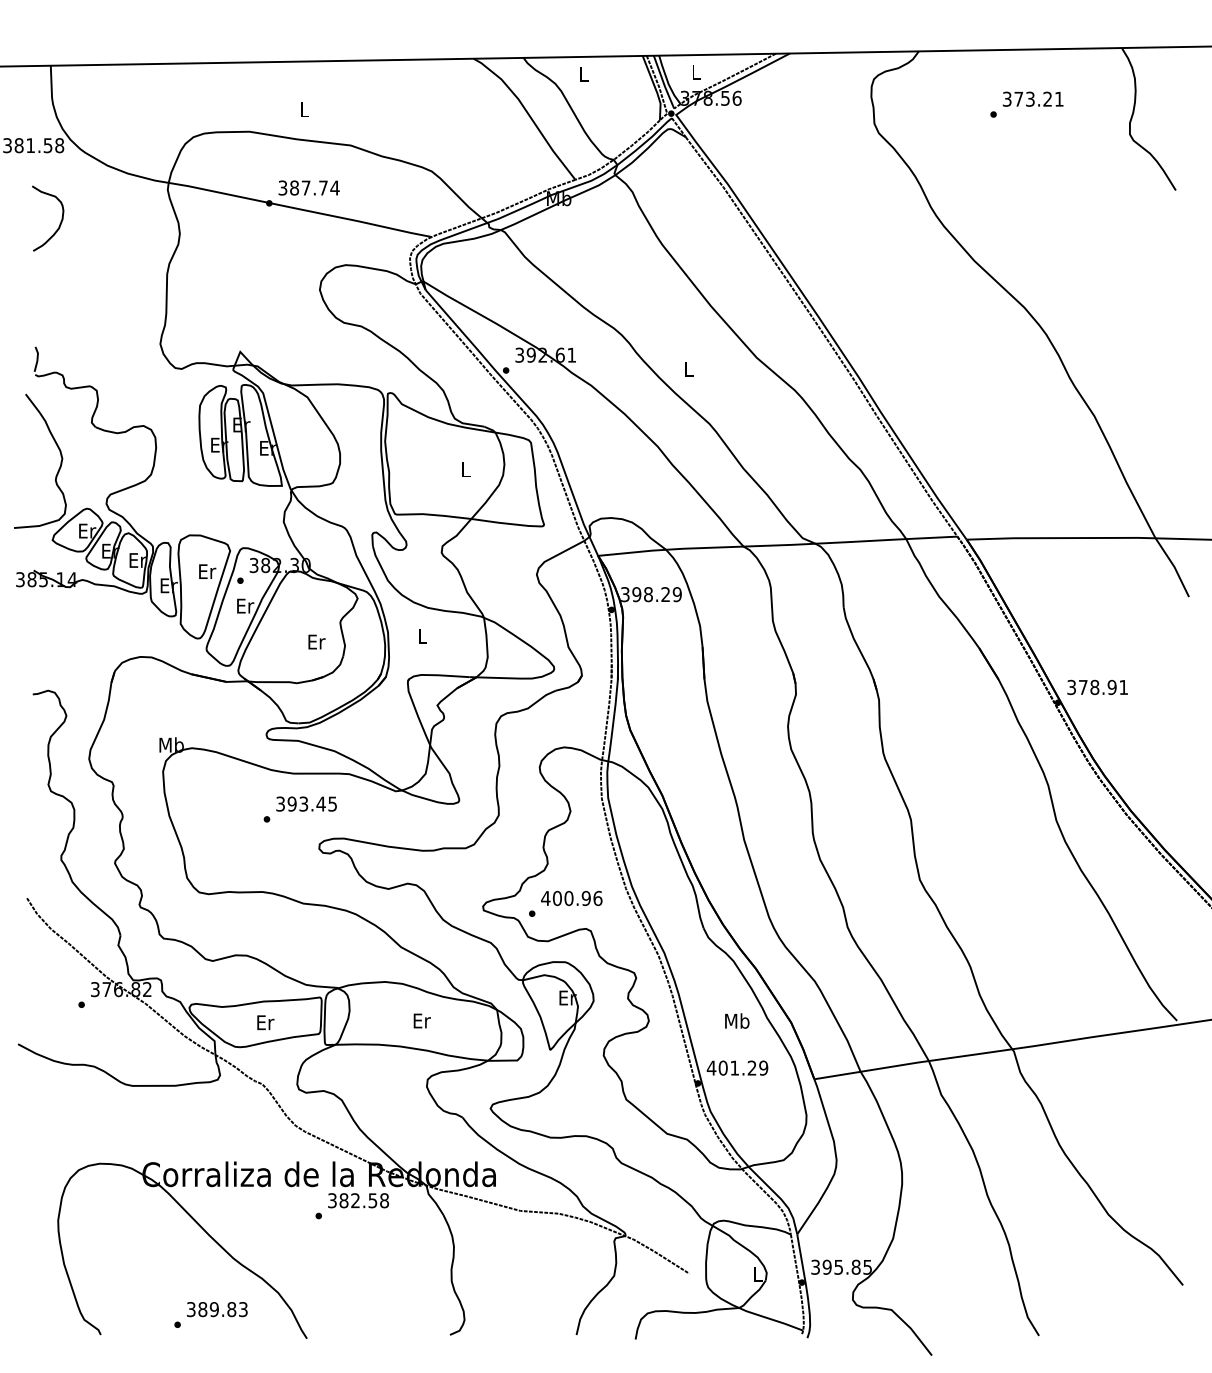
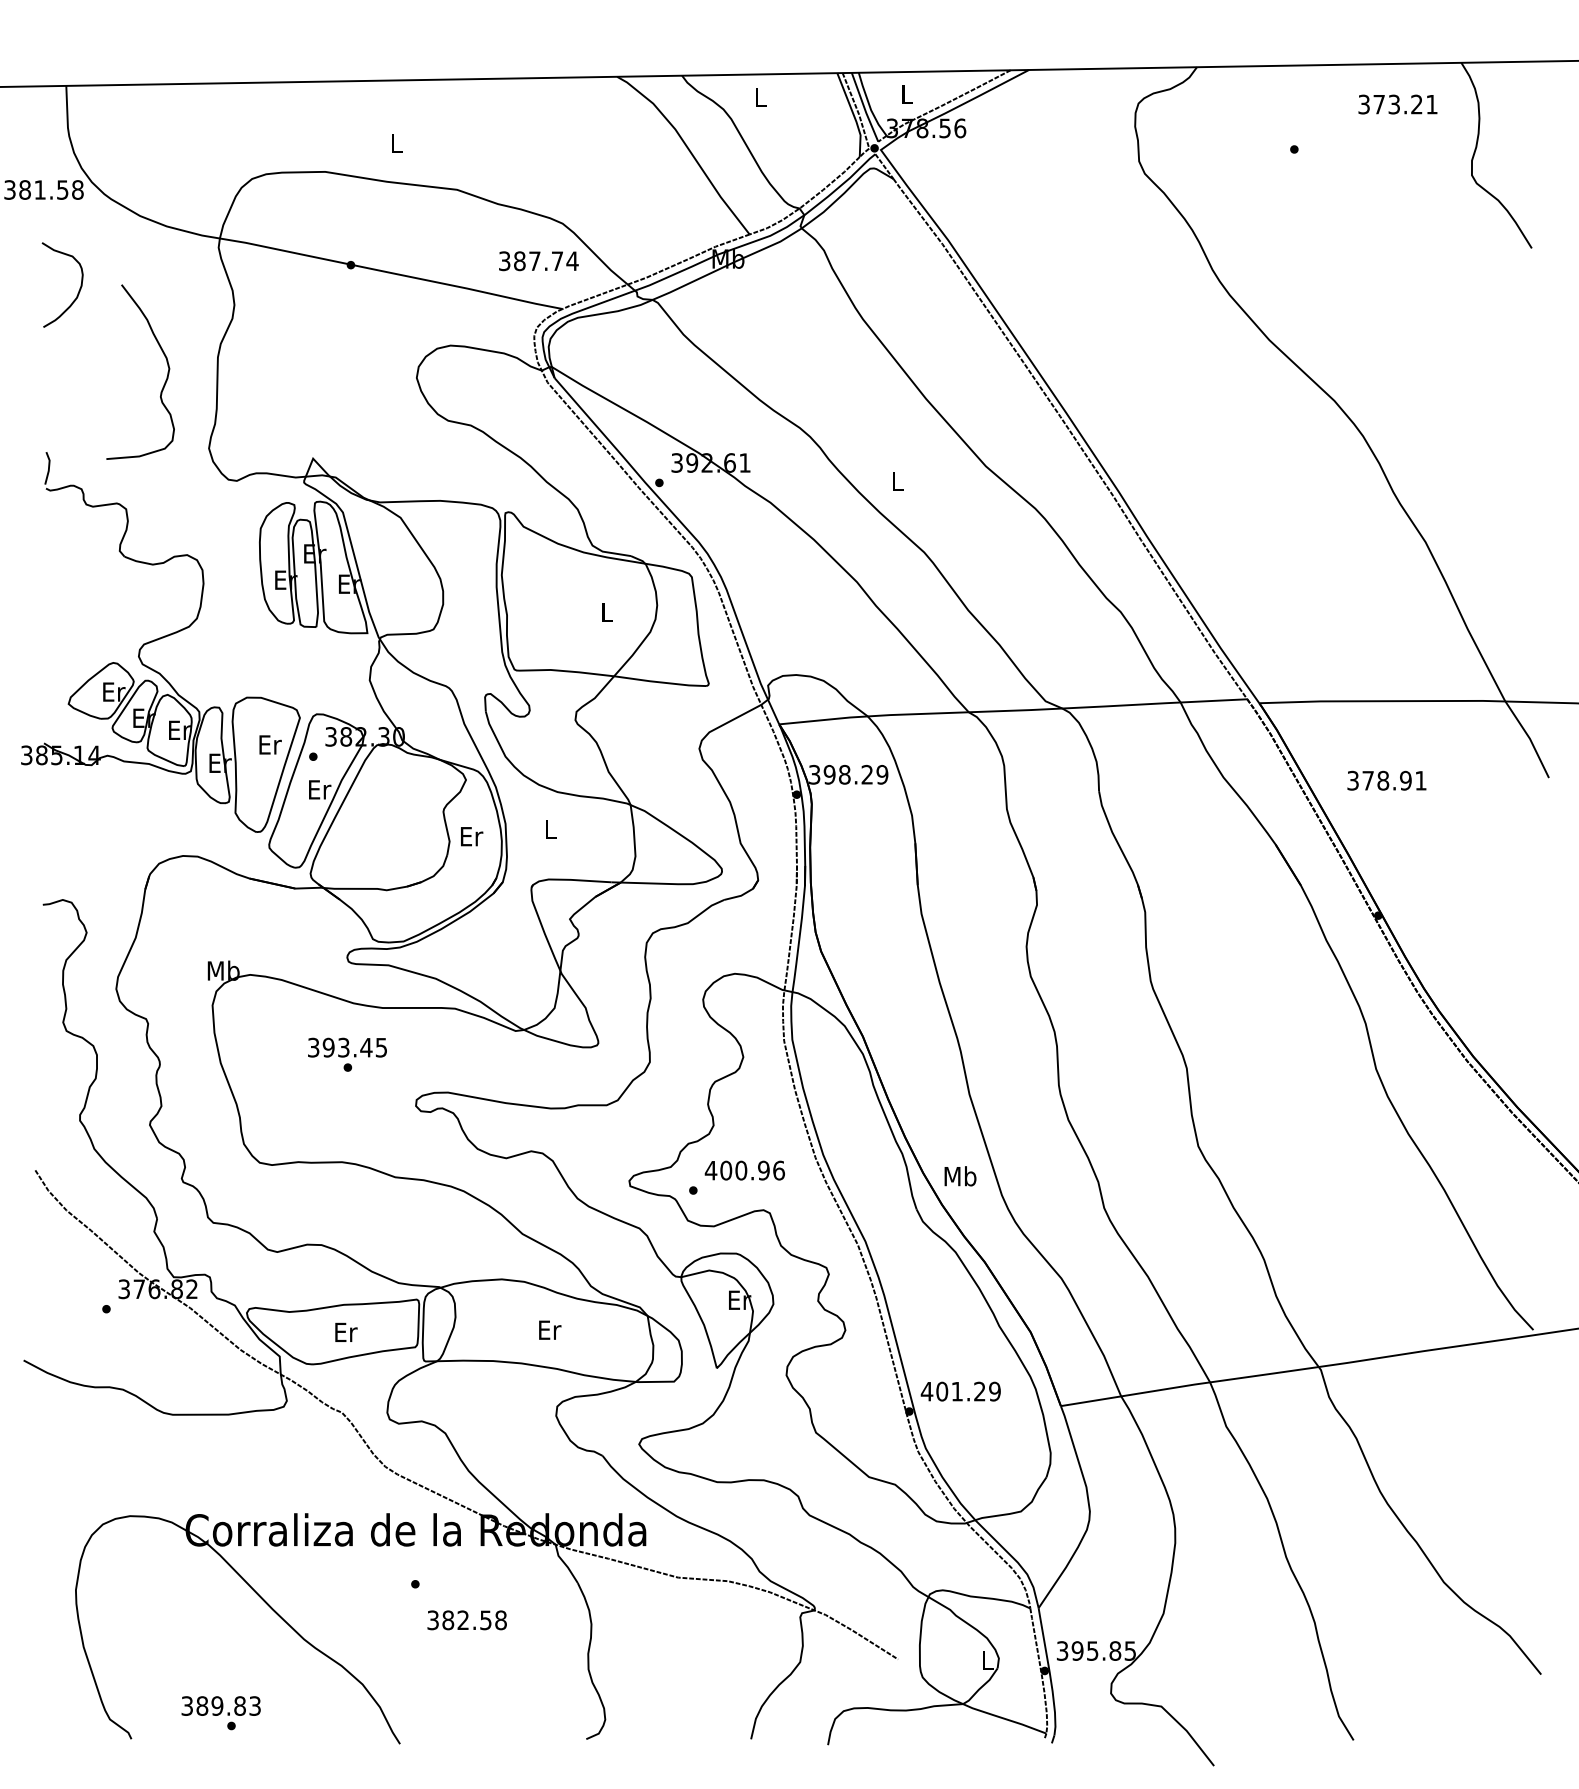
text: (1032, 99) -> (1397, 104), moved
text: (308, 188) -> (538, 261), moved
curve: (58, 469) -> (164, 382), moved
text: (317, 641) -> (472, 836), moved
text: (1097, 687) -> (1386, 780), moved
text: (306, 803) -> (347, 1047), moved
text: (737, 1021) -> (960, 1176), moved
text: (358, 1200) -> (466, 1620), moved
text: (216, 1309) -> (220, 1705), moved

